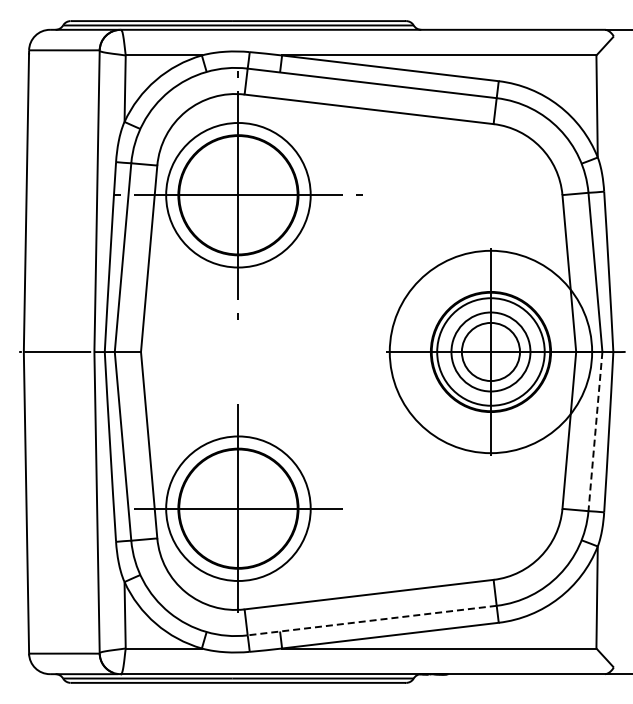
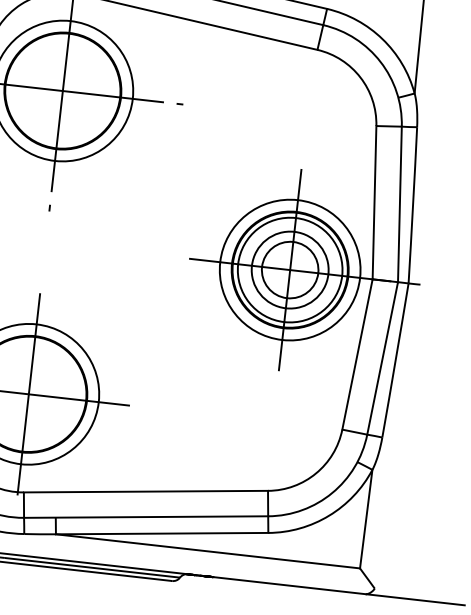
circle: (490, 351) -> (289, 269), size x0.71
line: (595, 431) -> (382, 358), dashed -> solid
line: (371, 620) -> (145, 516), dashed -> solid

